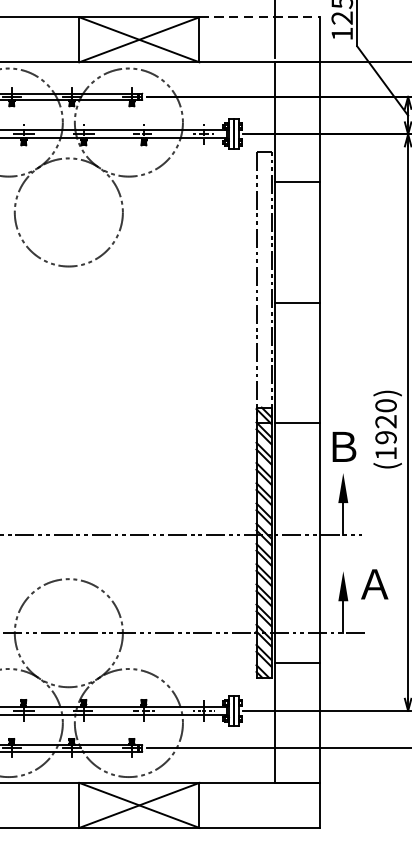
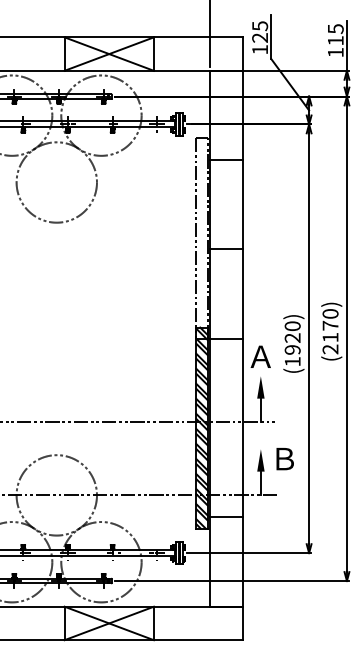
line: (259, 17) -> (198, 37), dashed -> solid
text: (342, 446) -> (260, 356), Ｂ -> Ａ
text: (375, 583) -> (284, 458), Ａ -> Ｂ

